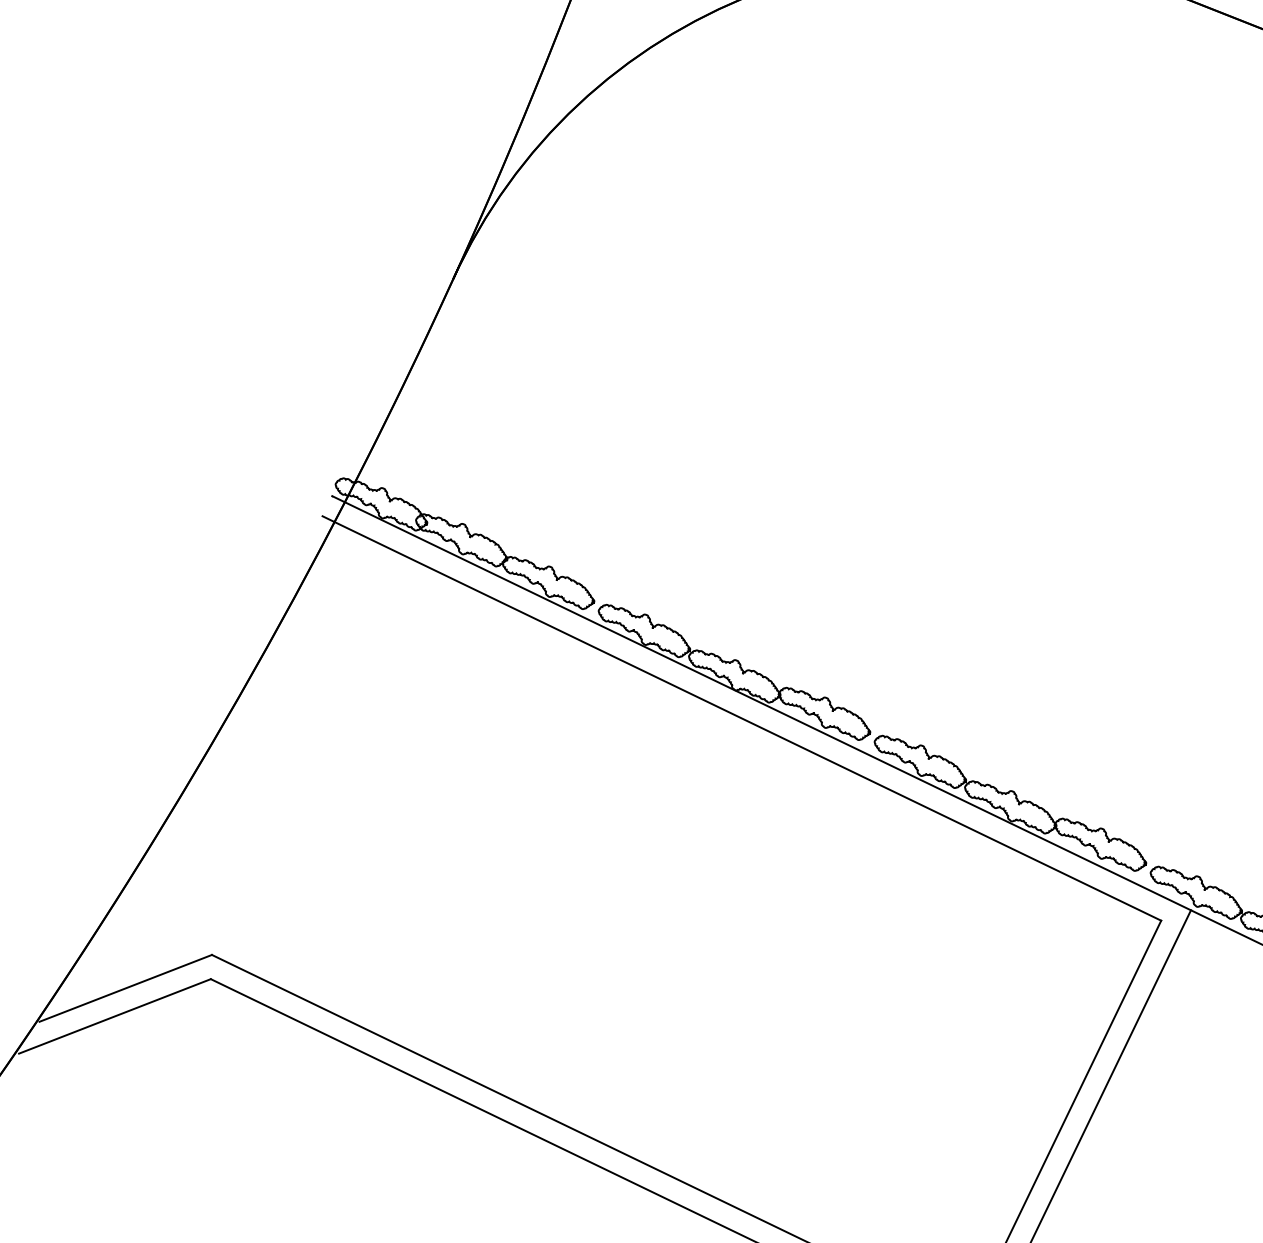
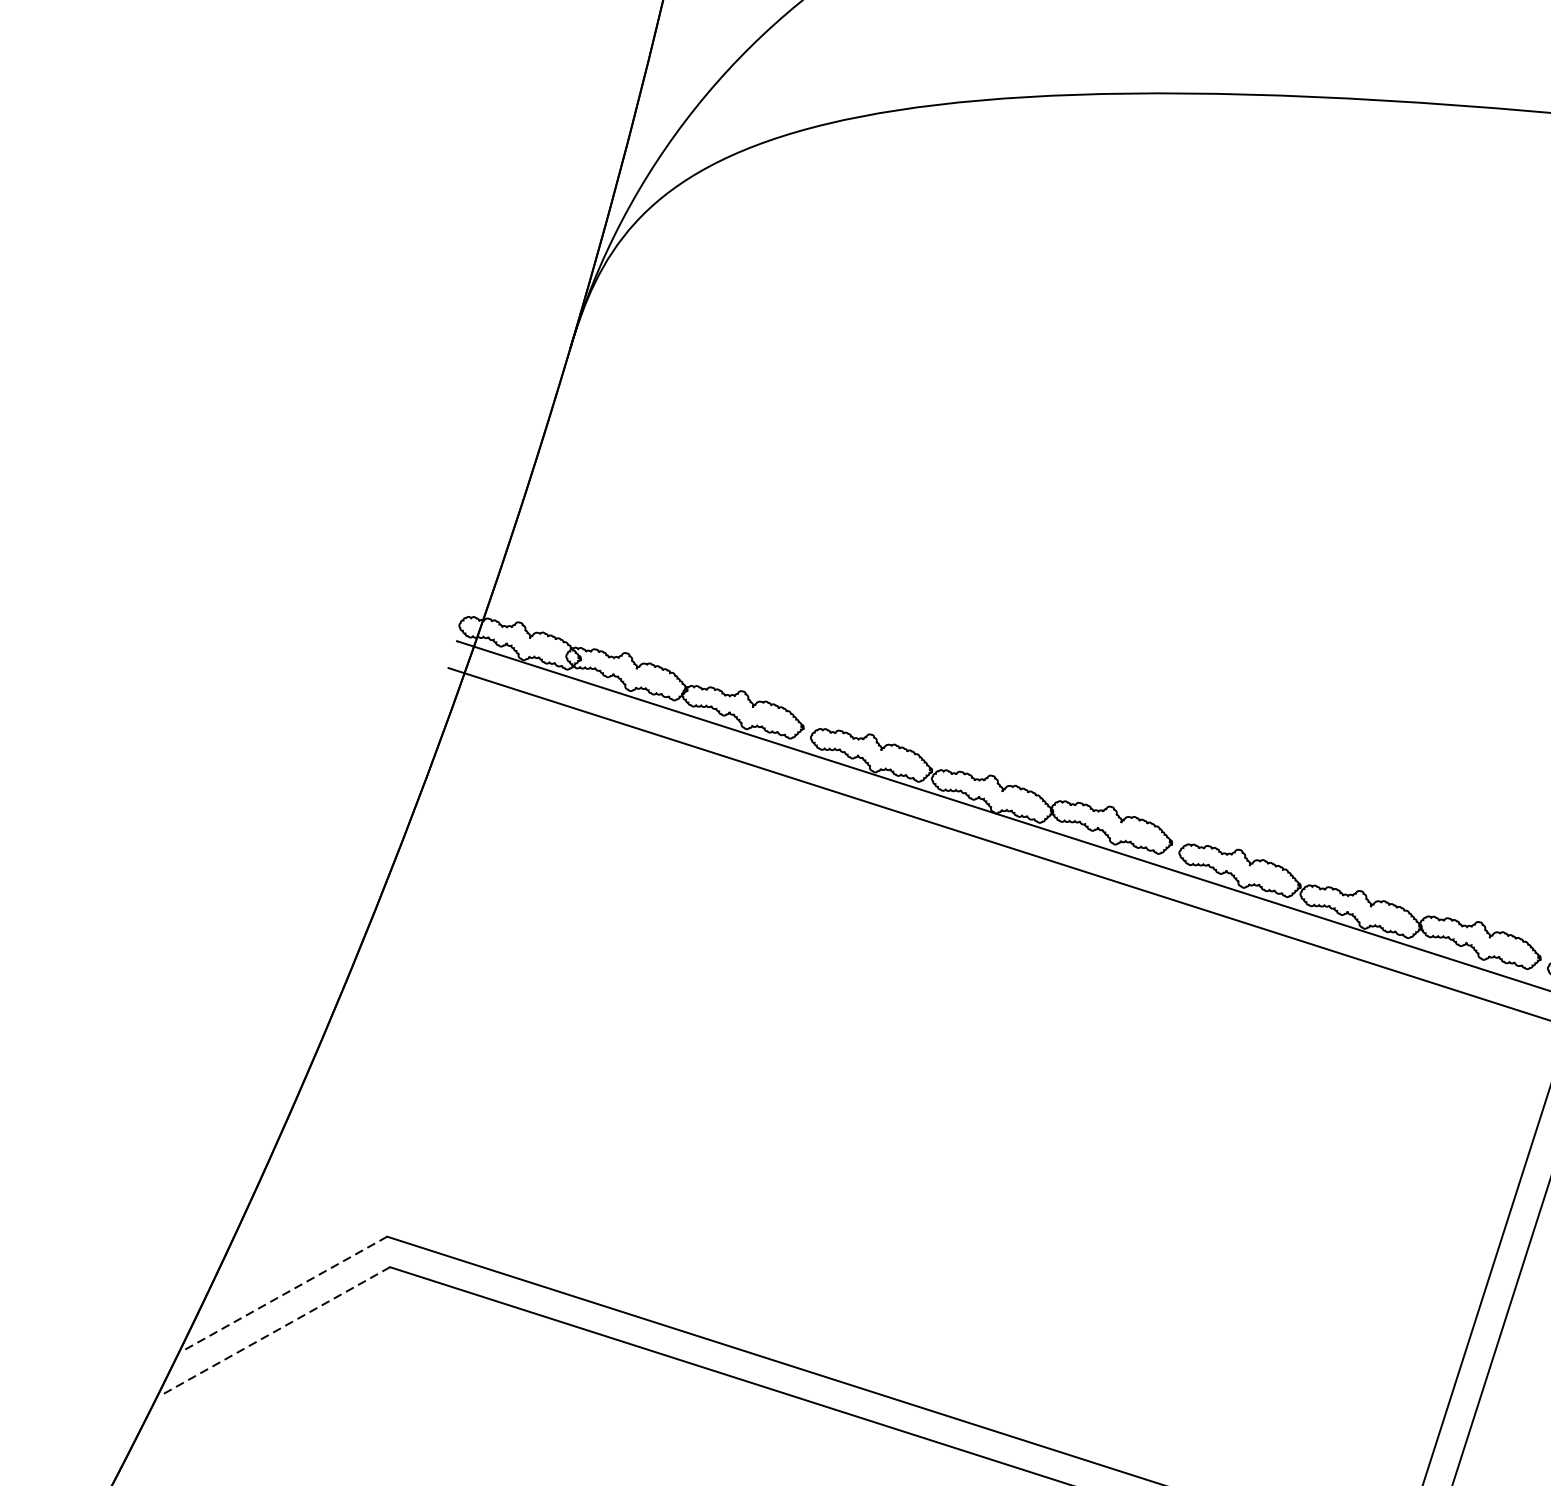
line: (125, 988) -> (284, 1293), solid -> dashed
line: (114, 1016) -> (276, 1330), solid -> dashed

